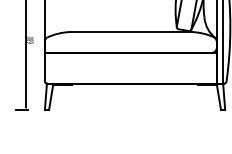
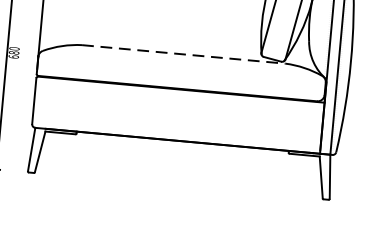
line: (130, 32) -> (182, 55), solid -> dashed

